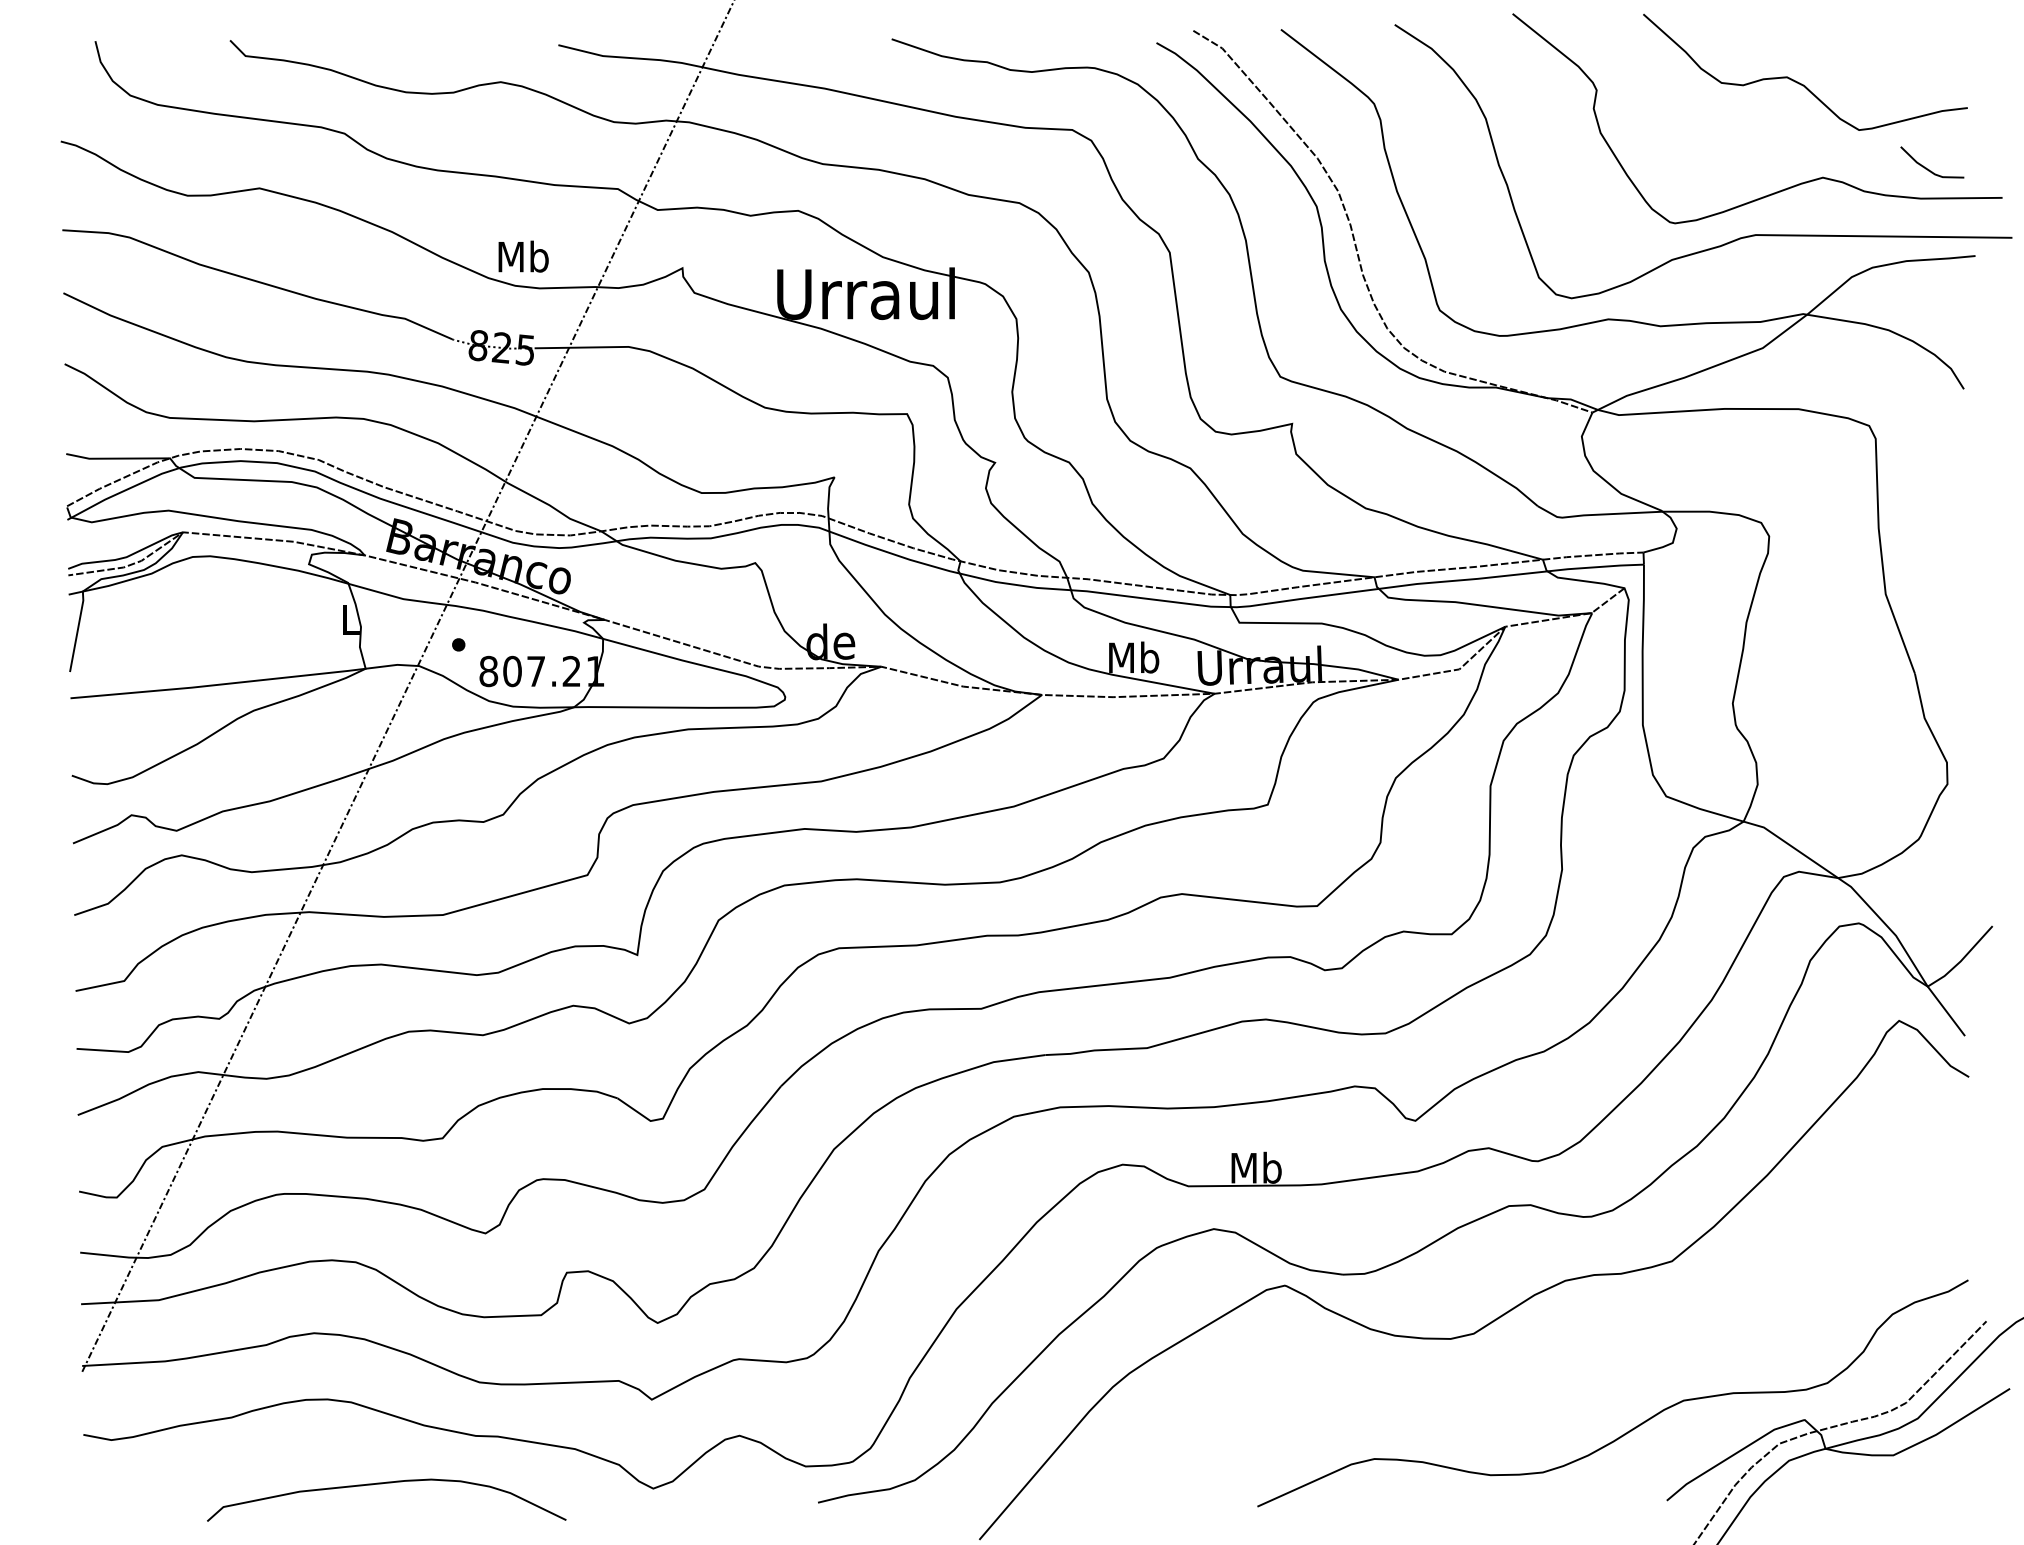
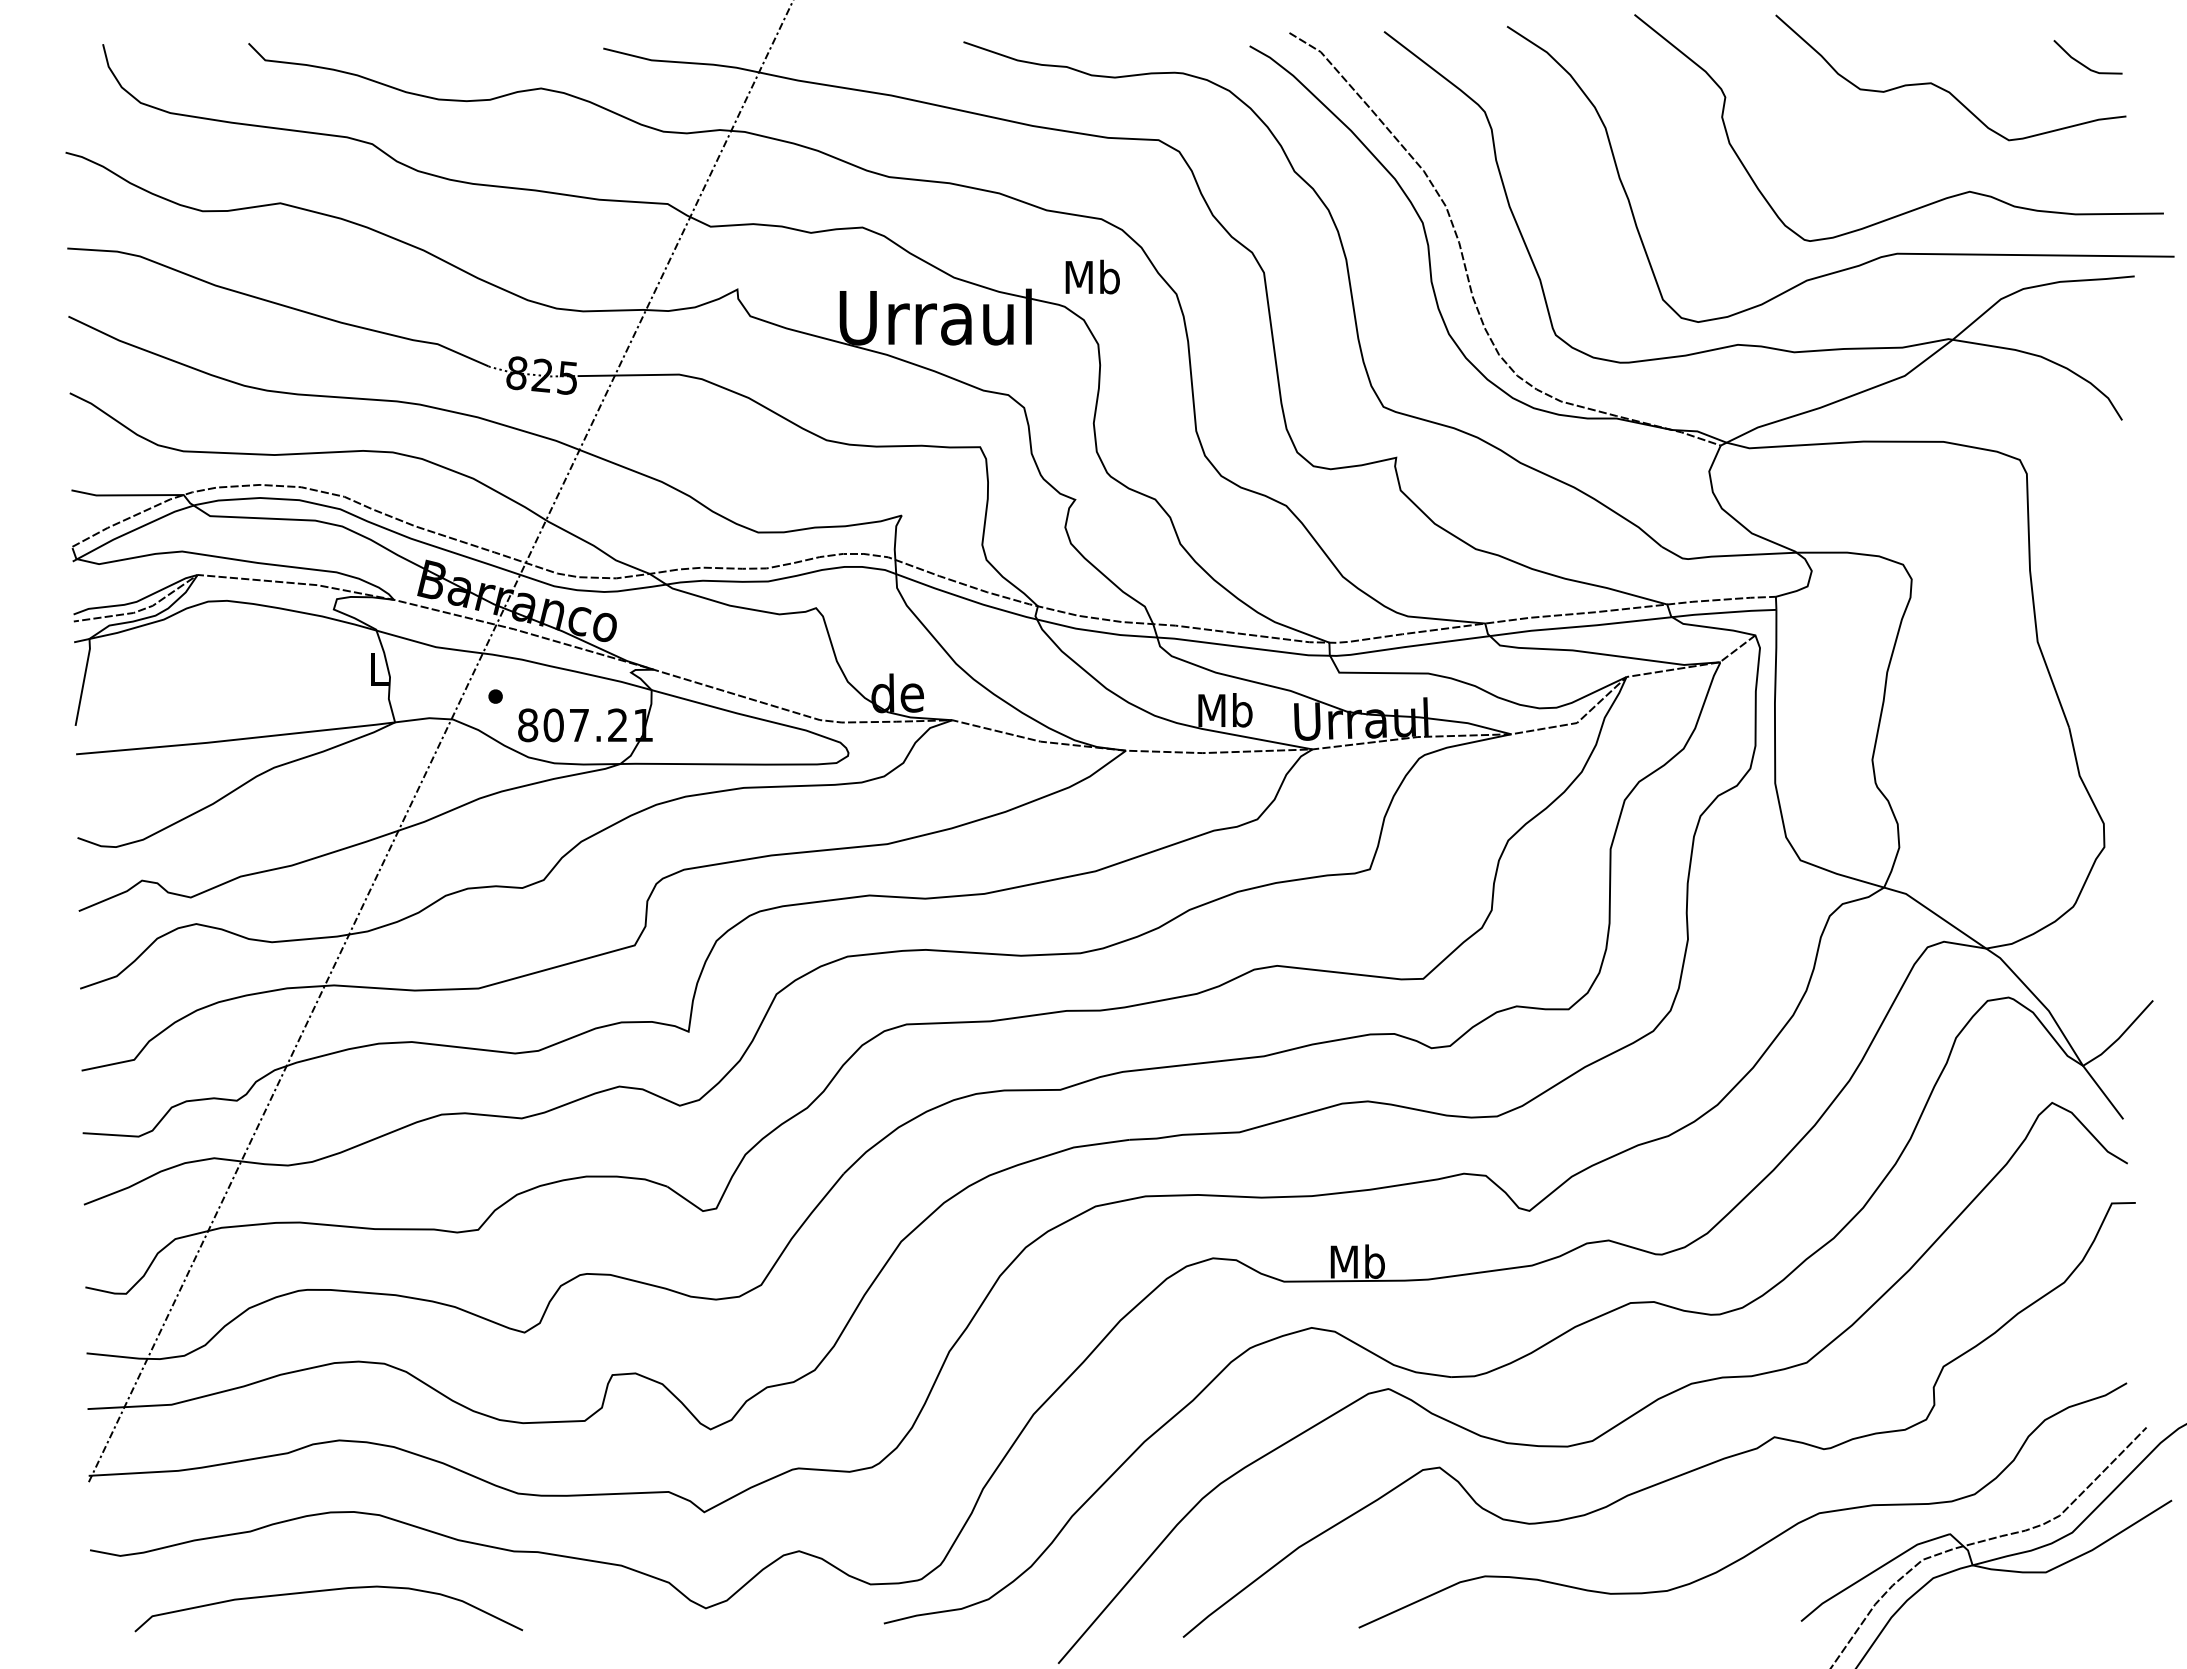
line: (1929, 169) -> (2084, 64), moved
text: (523, 256) -> (1092, 276), moved
curve: (1551, 1365) -> (1676, 1475), added
curve: (385, 1484) -> (327, 1591), moved

